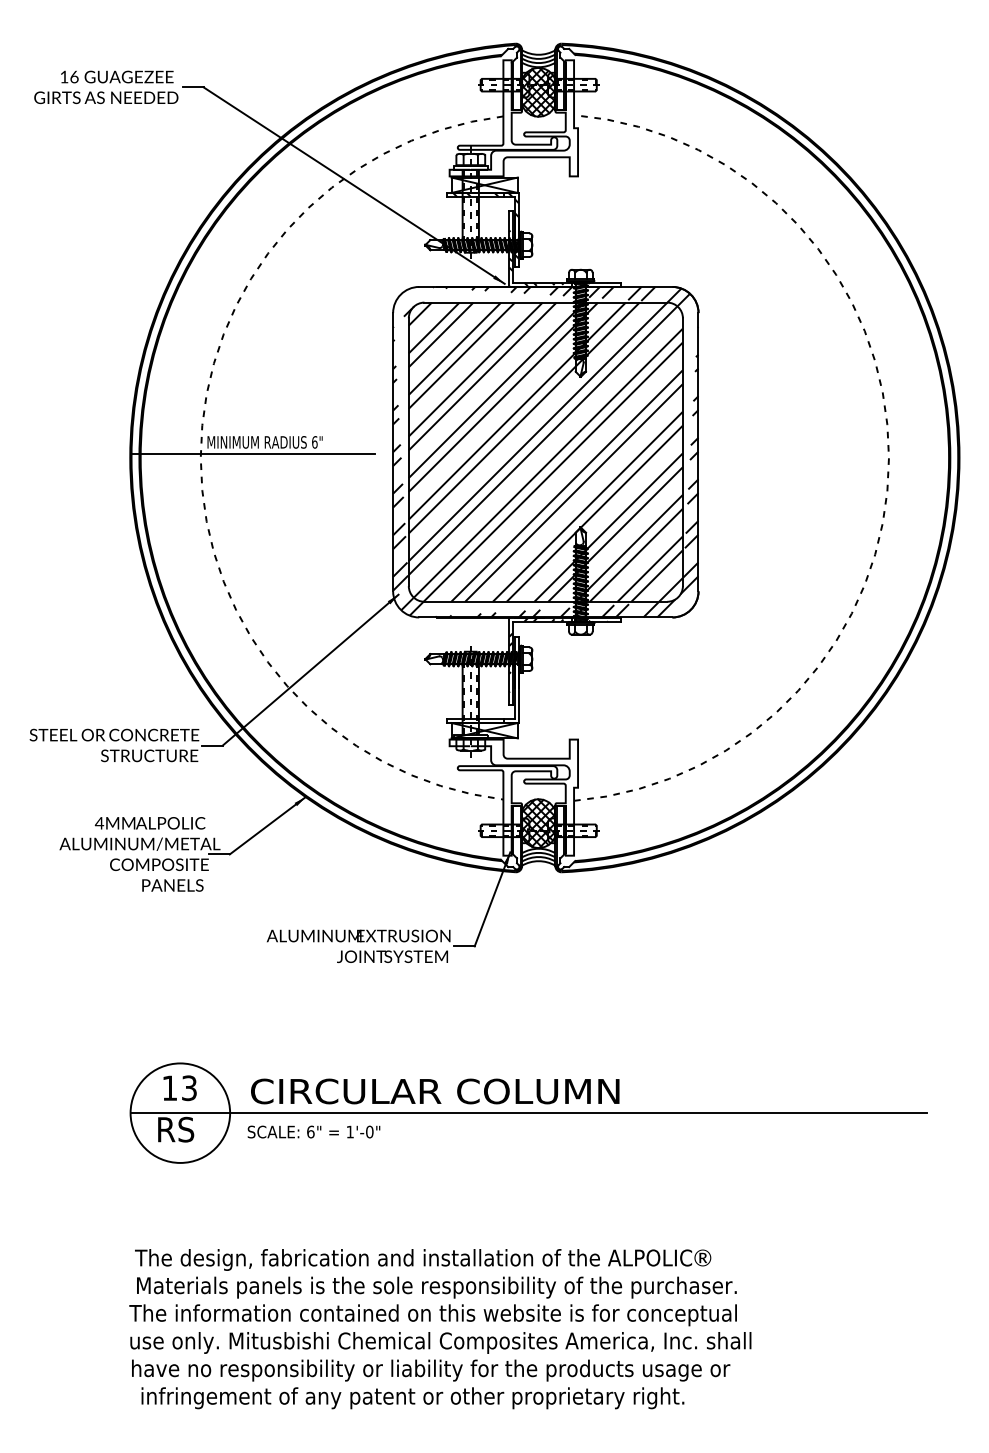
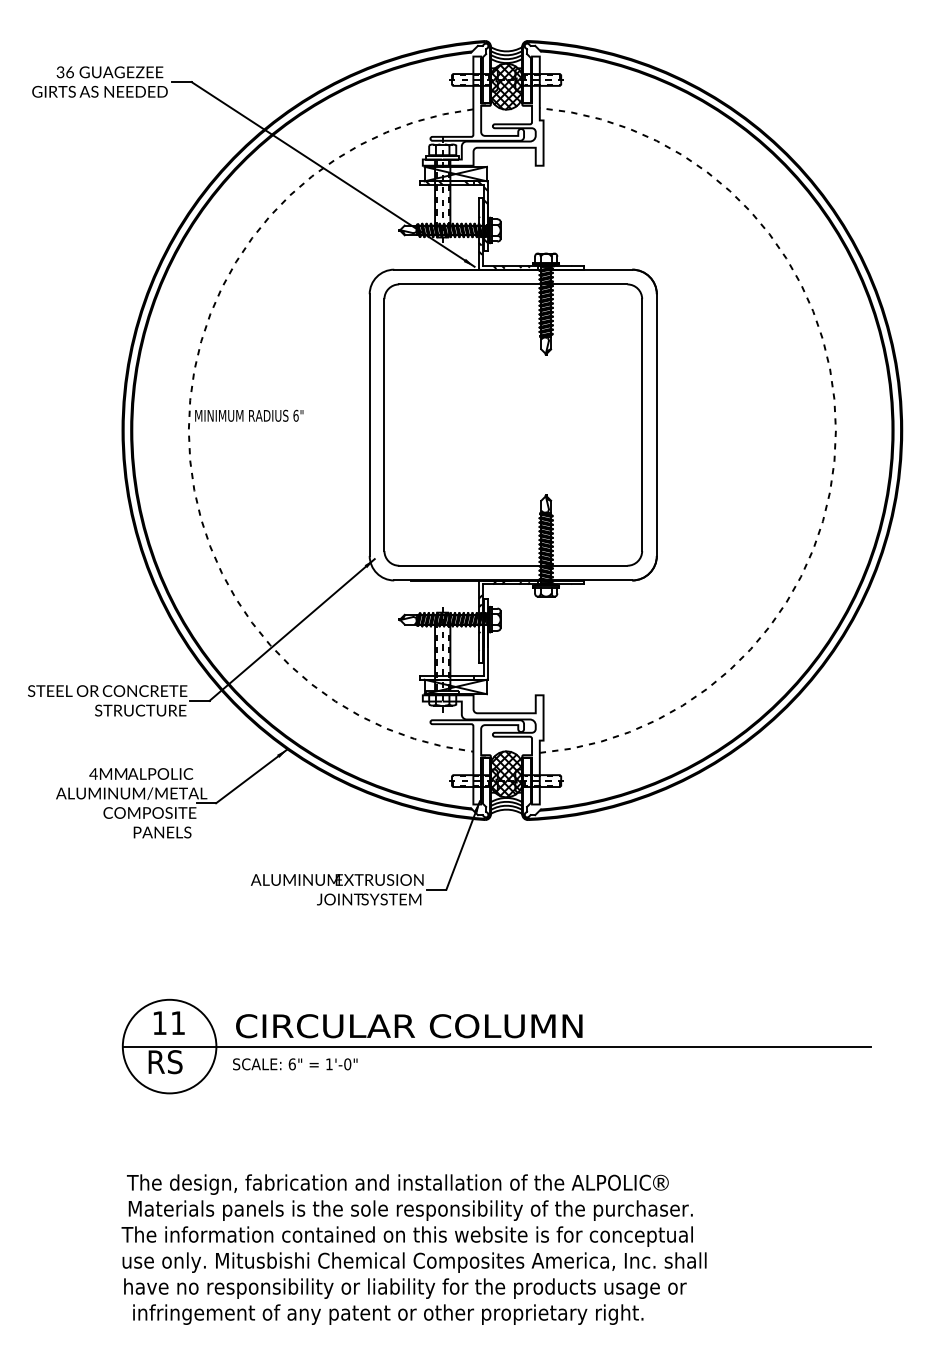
text: (64, 77) -> (60, 72), 16 -> 36
hatch: (545, 451) -> (512, 424), removed
line: (252, 453) -> (237, 426), removed
text: (188, 1088) -> (177, 1023), 13 -> 11

